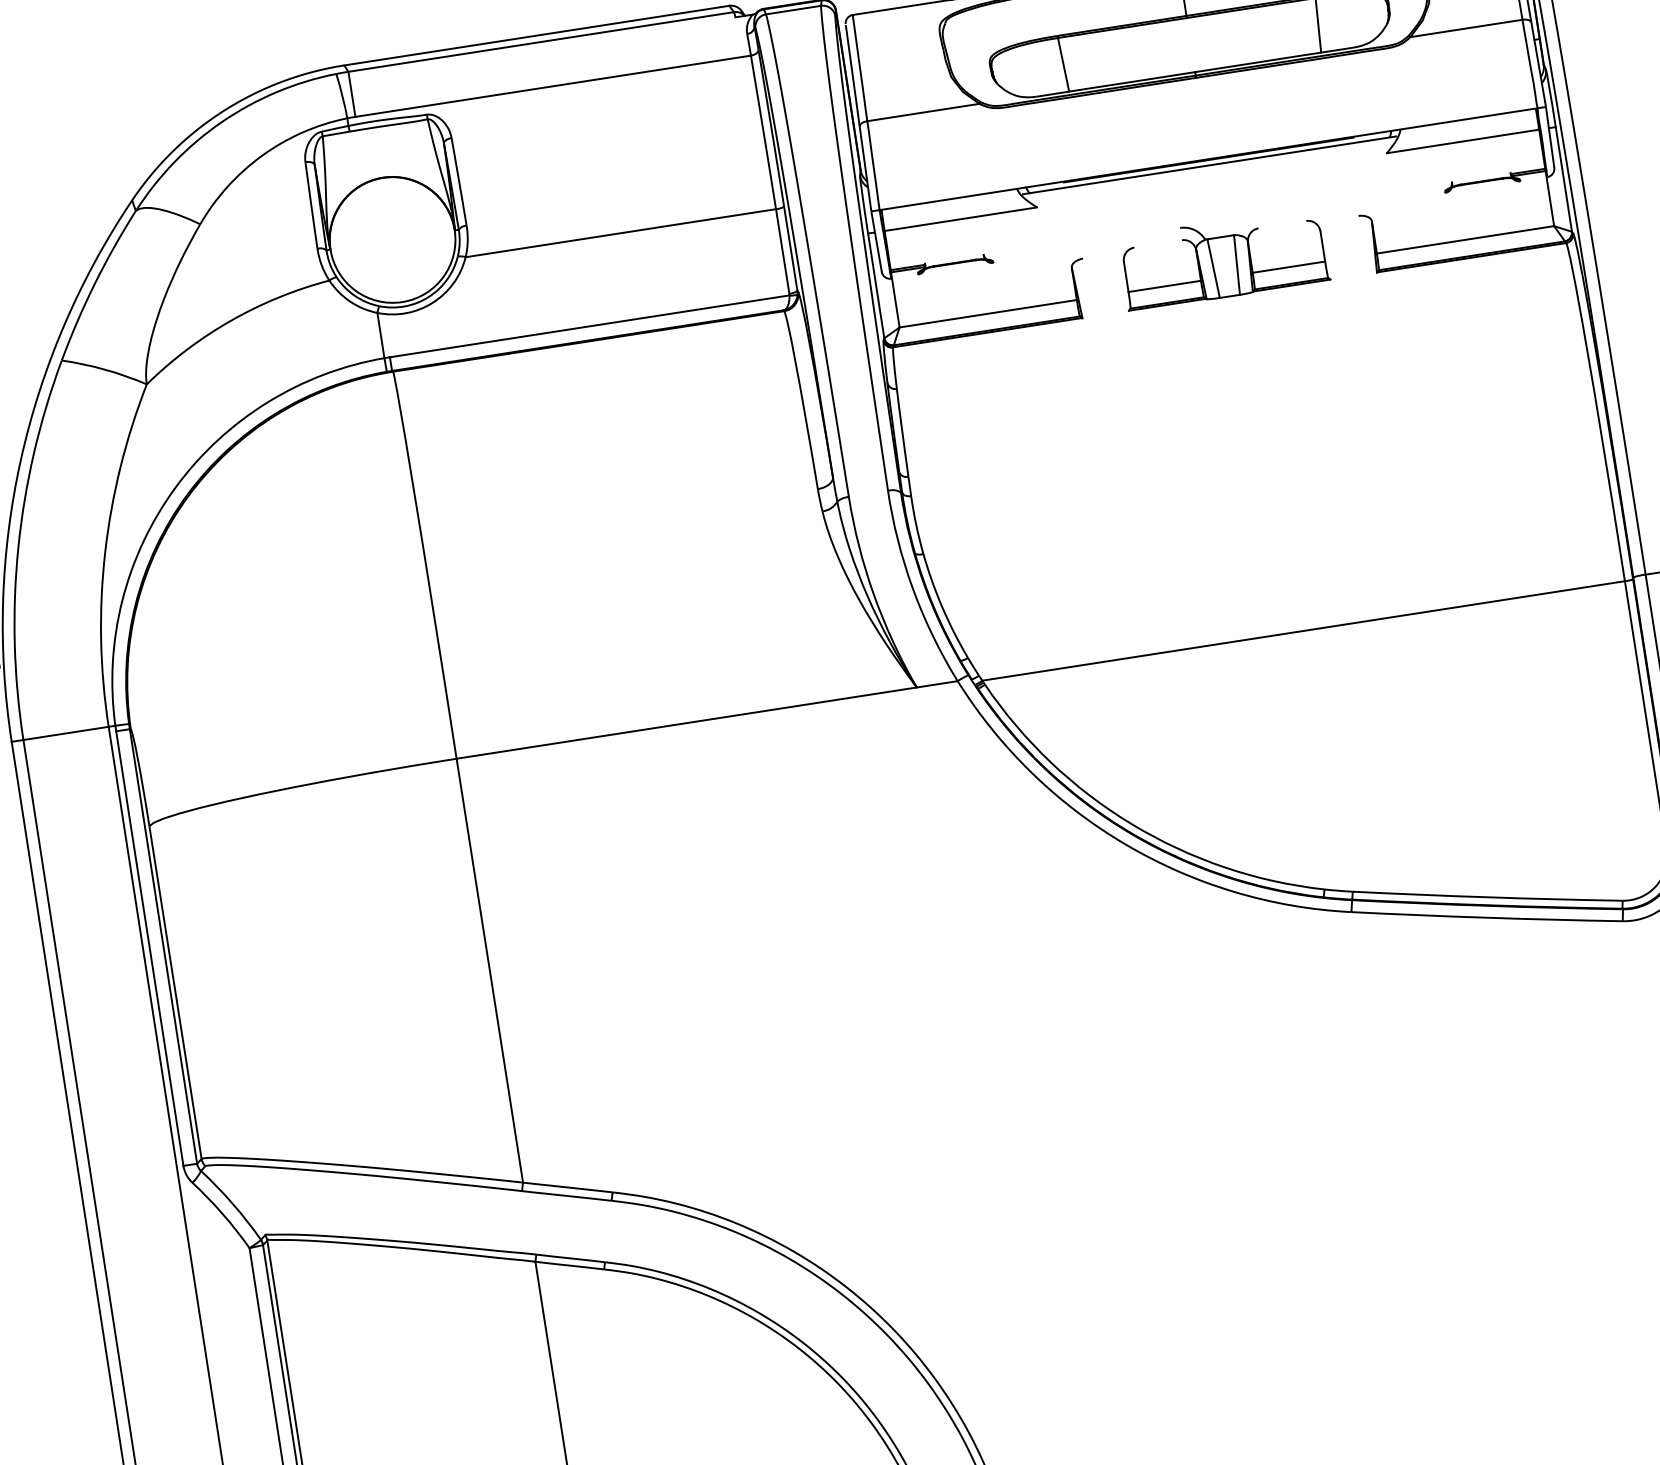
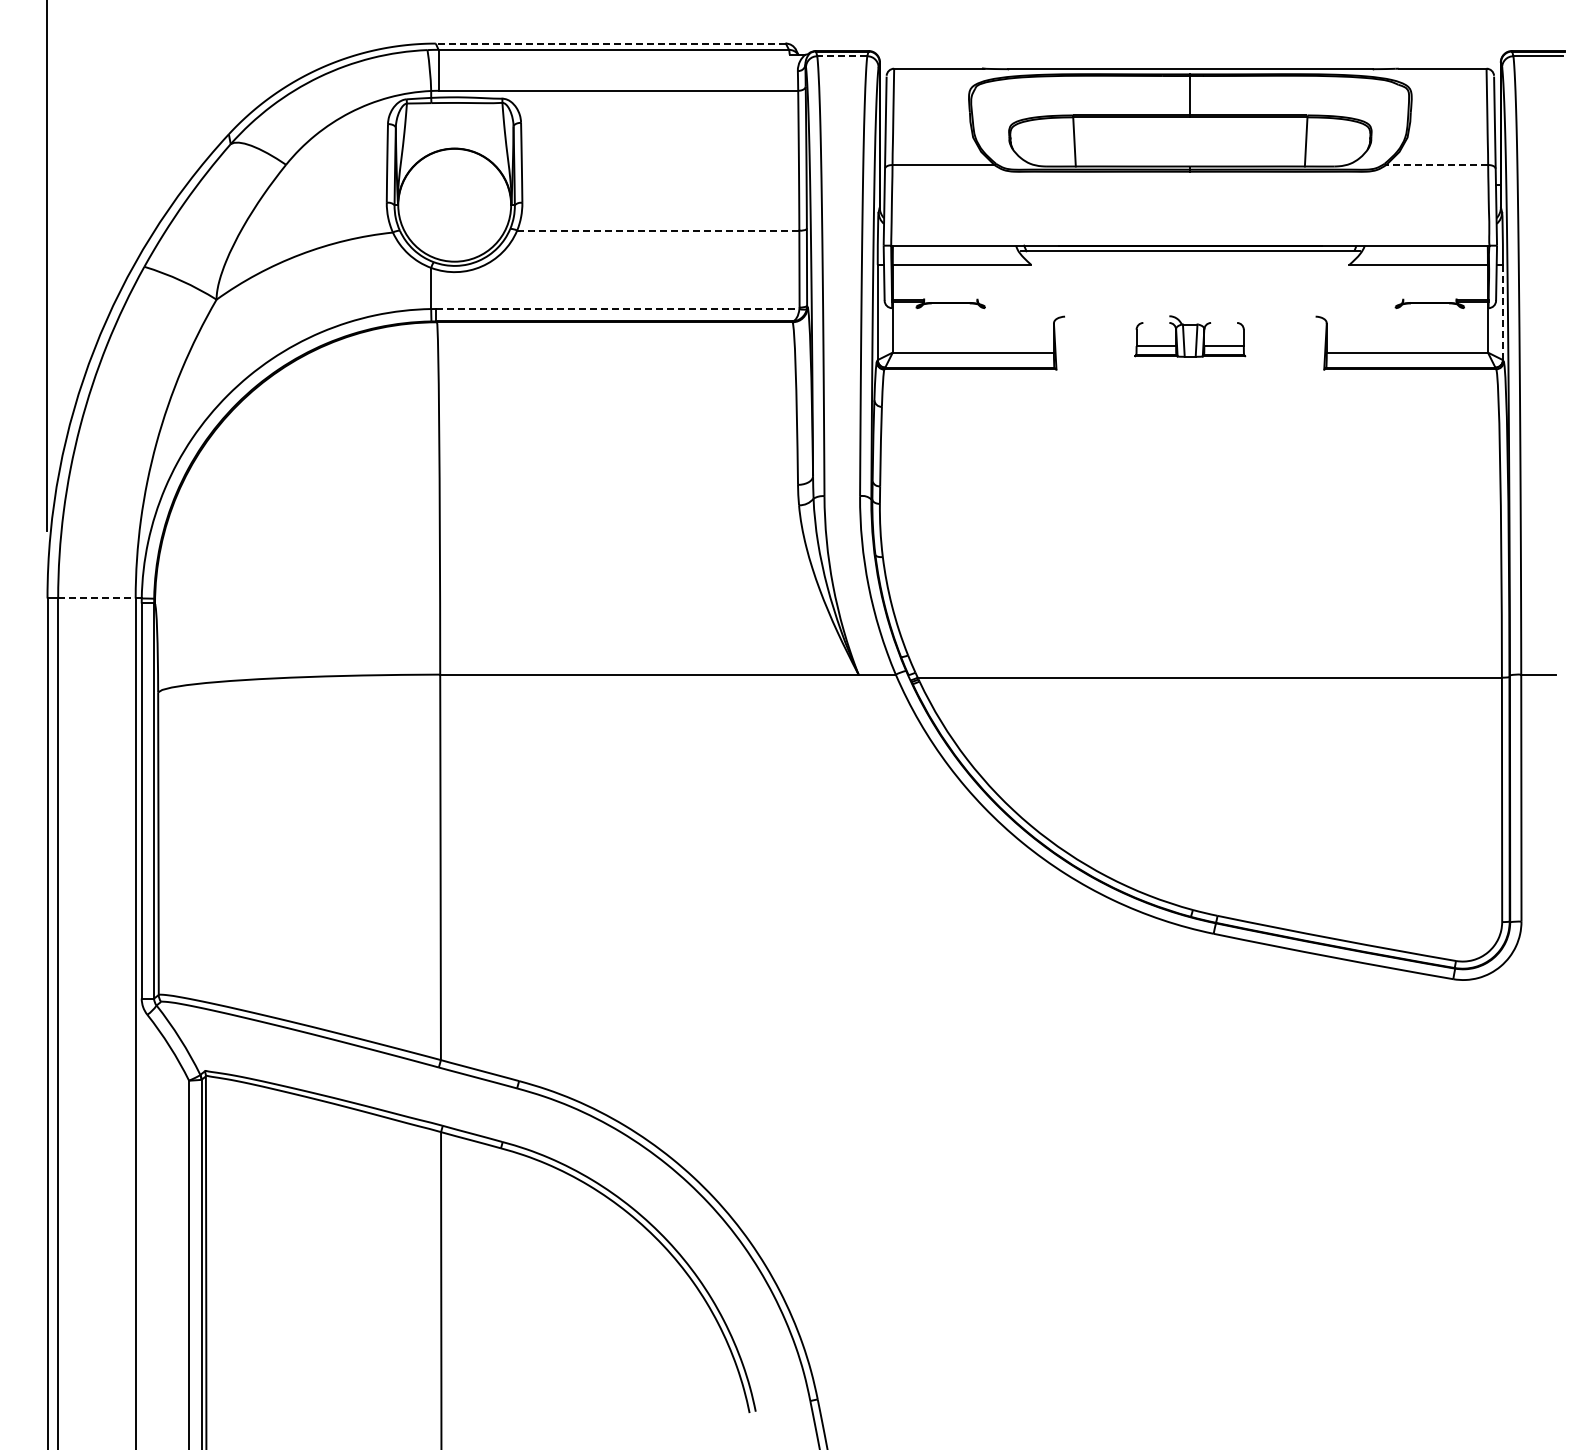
line: (792, 10) -> (841, 56), solid -> dashed
line: (1466, 28) -> (1437, 165), solid -> dashed
line: (536, 35) -> (610, 43), solid -> dashed
line: (1563, 179) -> (1502, 312), solid -> dashed
line: (619, 233) -> (657, 230), solid -> dashed
part: (1223, 259) -> (1189, 336), size x0.6
line: (589, 326) -> (617, 309), solid -> dashed
line: (65, 733) -> (96, 598), solid -> dashed

